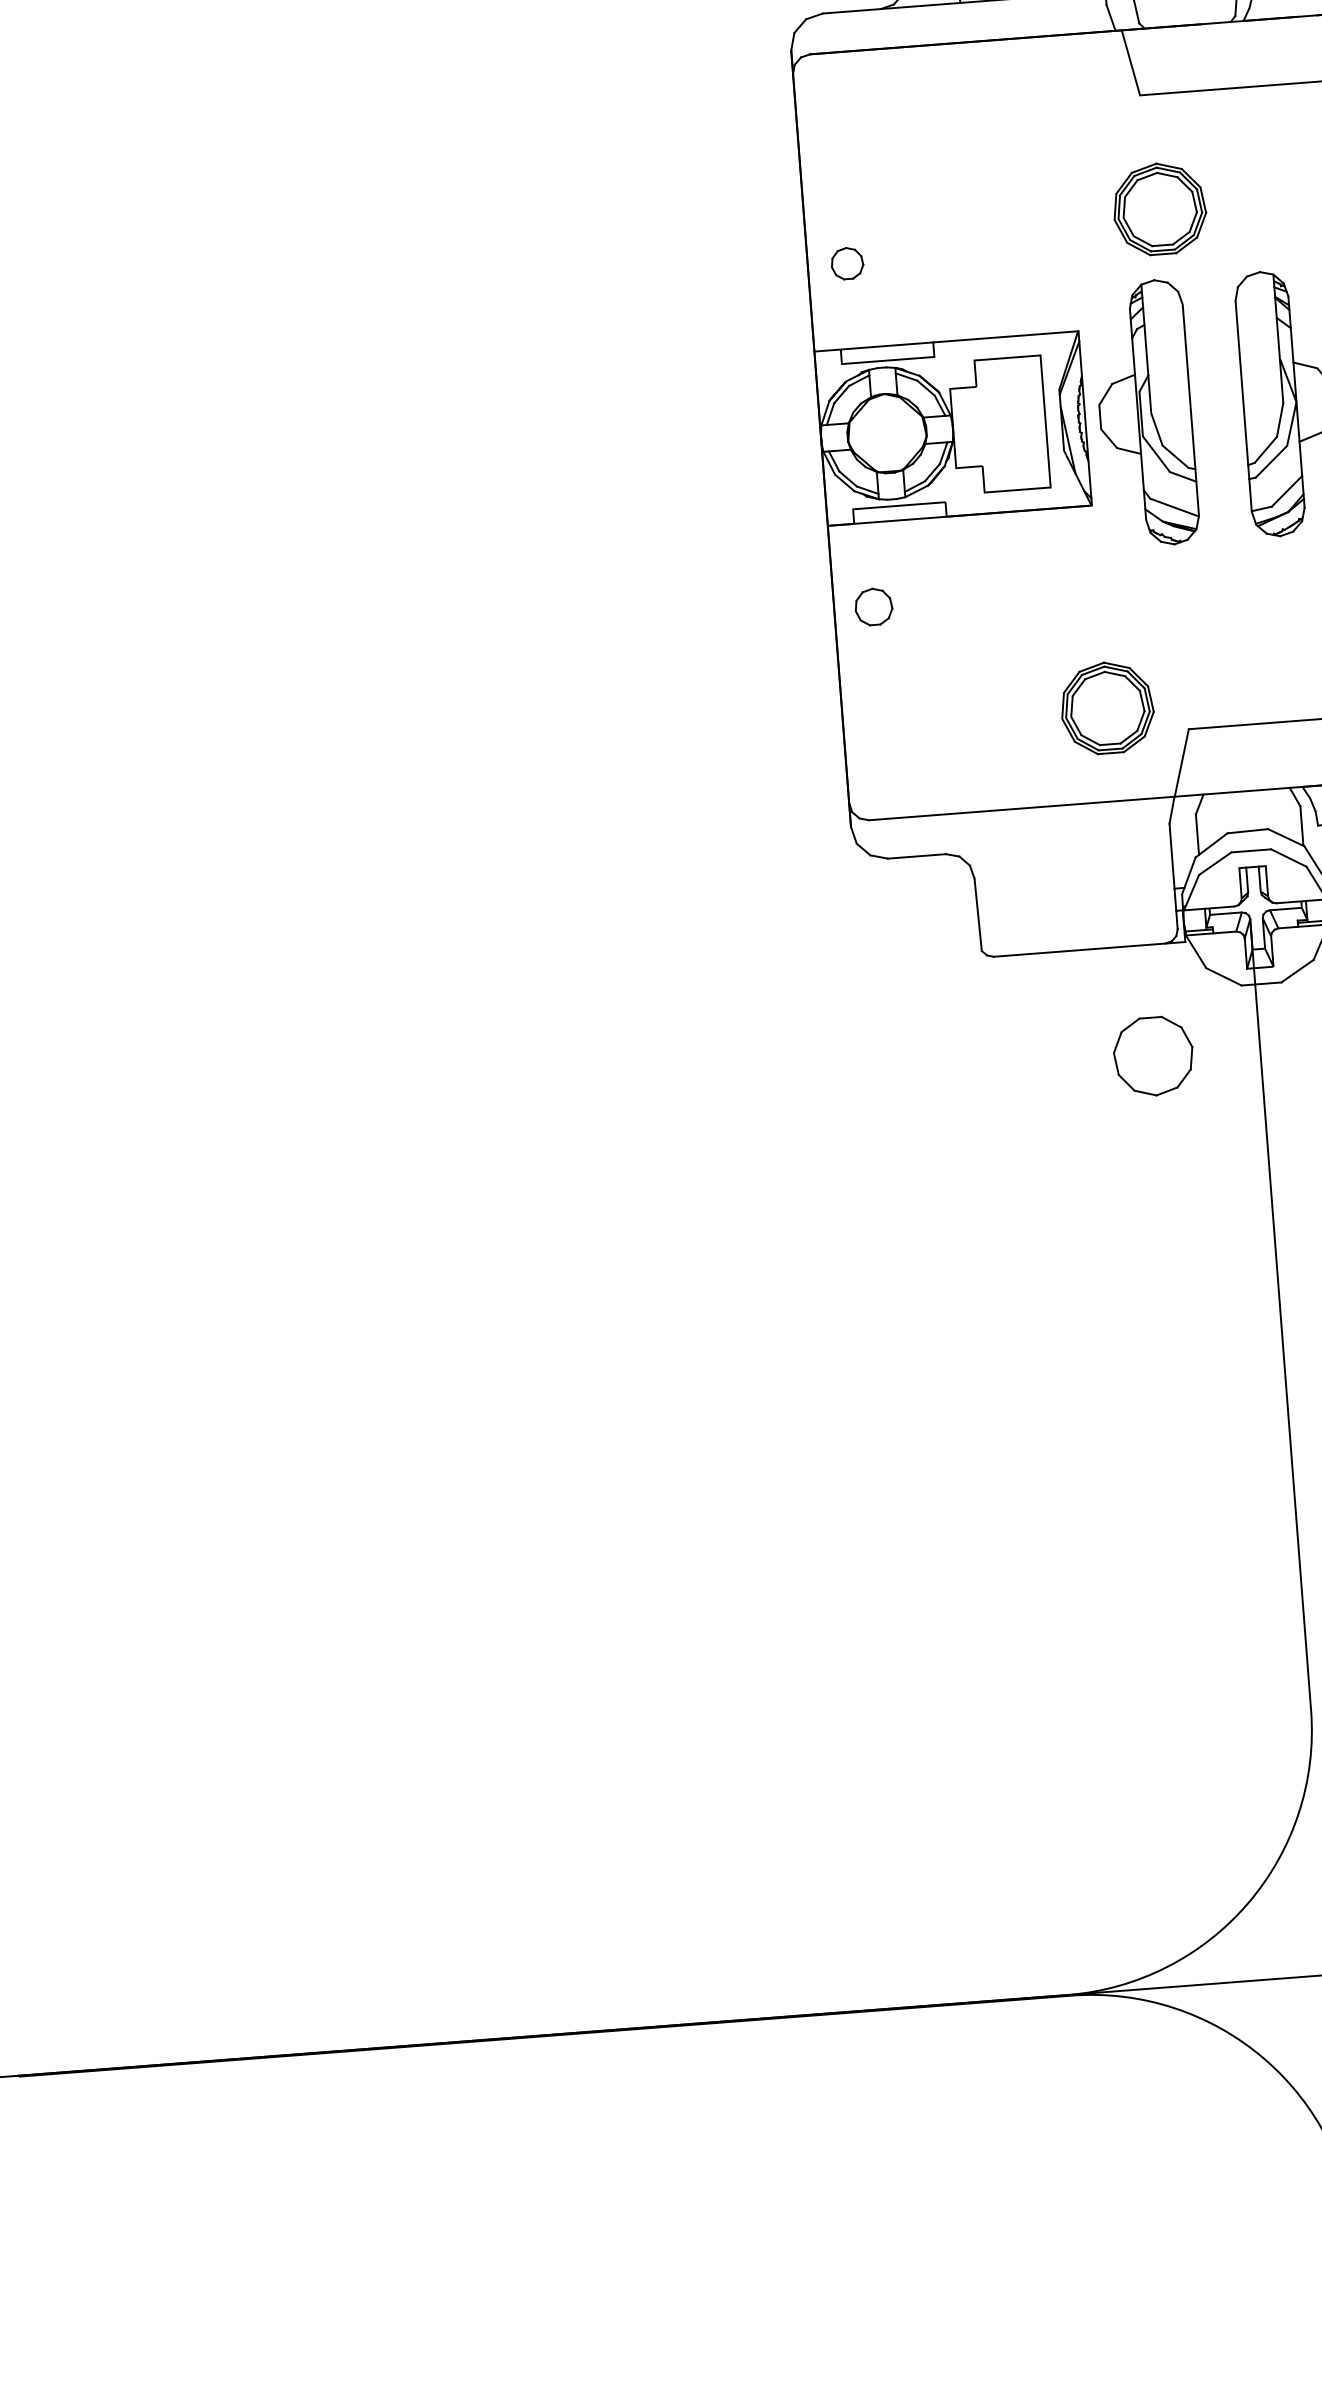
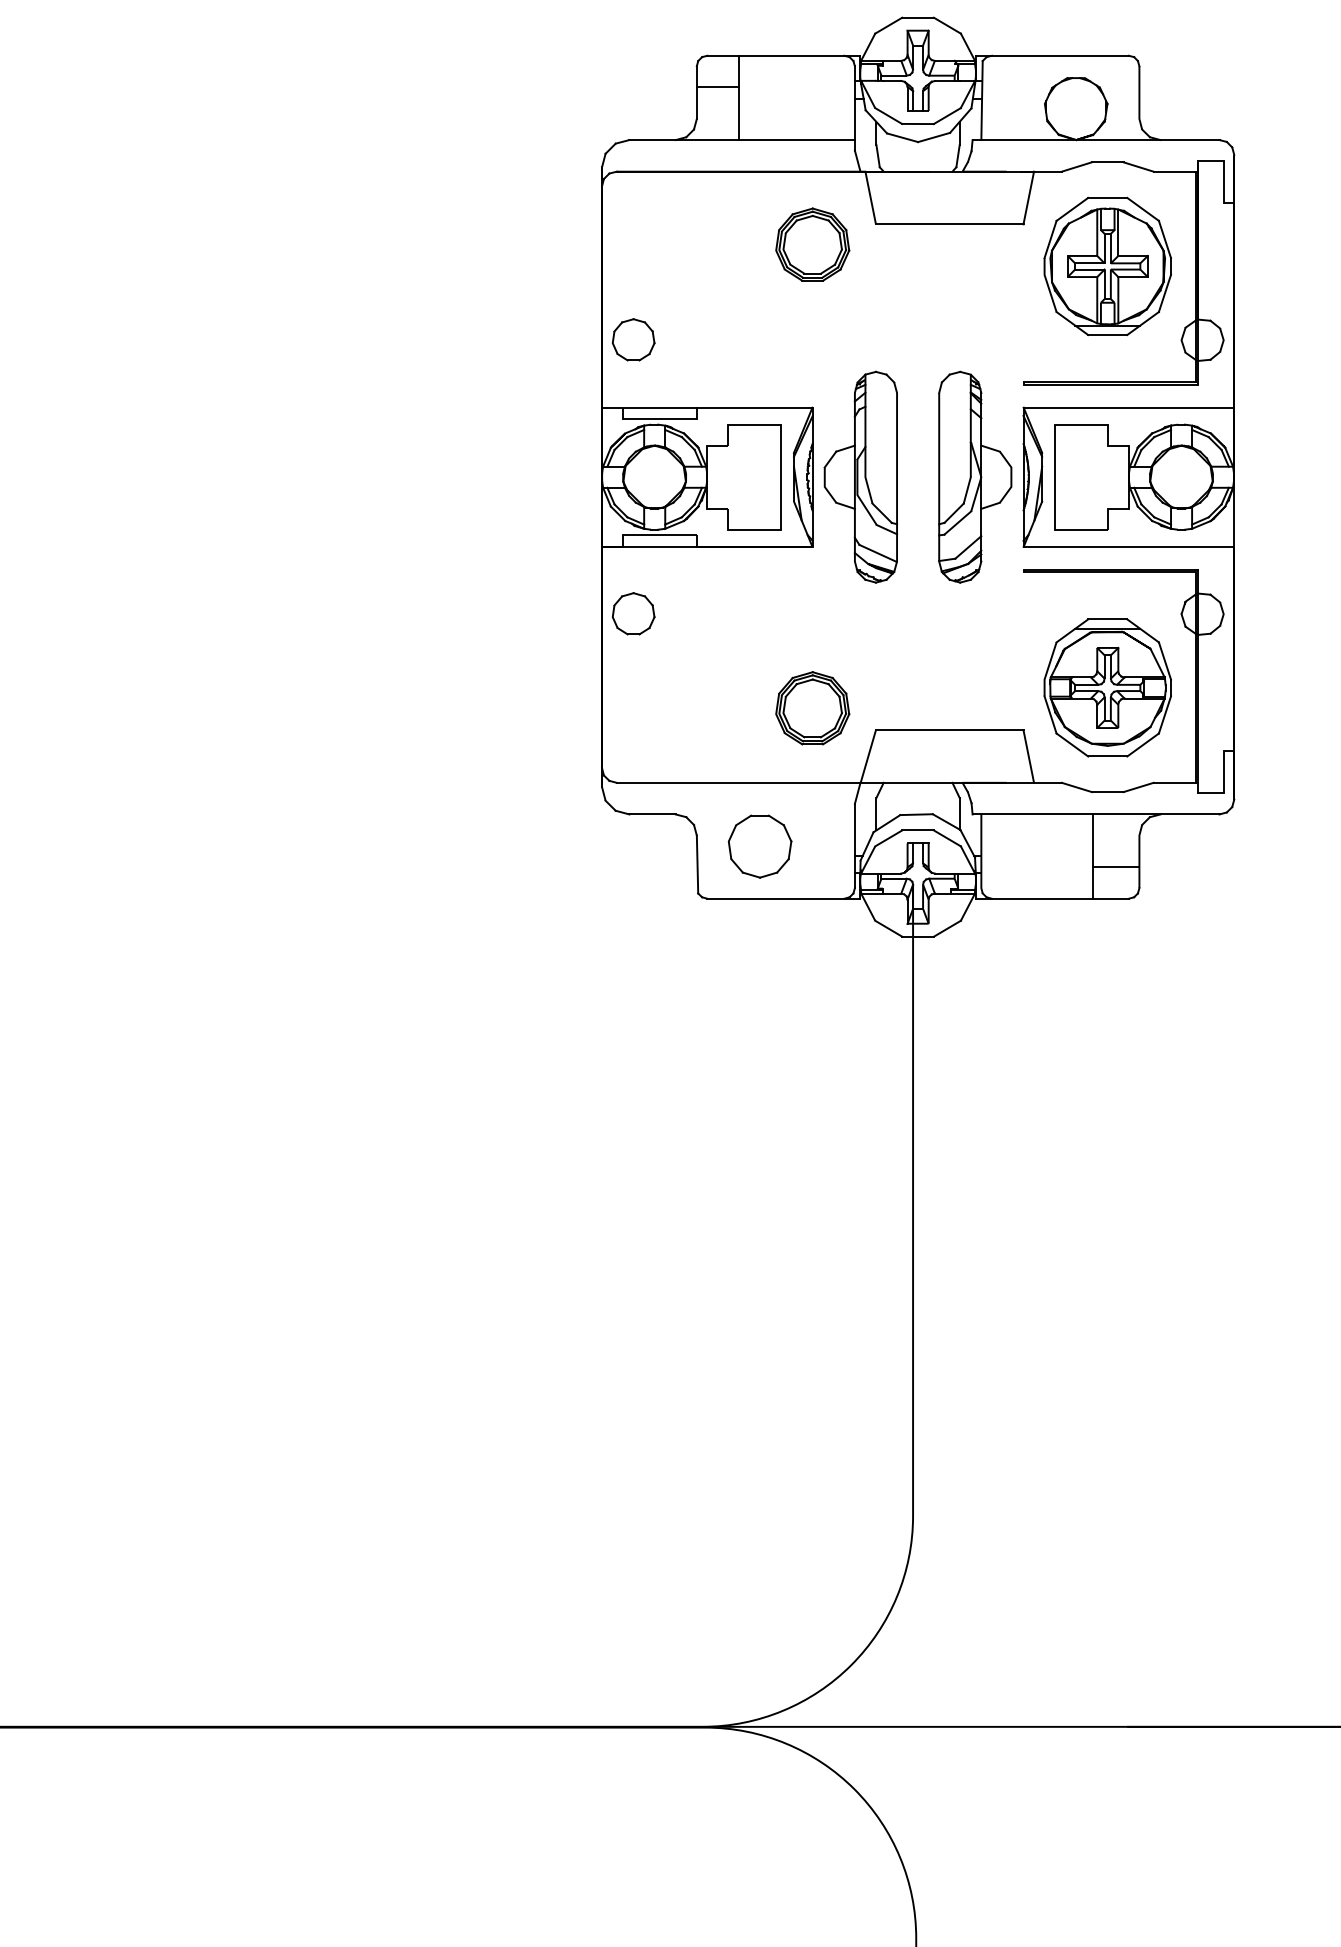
part: (1159, 208) -> (812, 244), moved
part: (847, 263) -> (633, 339), size x1.67
part: (873, 606) -> (633, 613), size x1.43
part: (1152, 1056) -> (759, 846), moved

